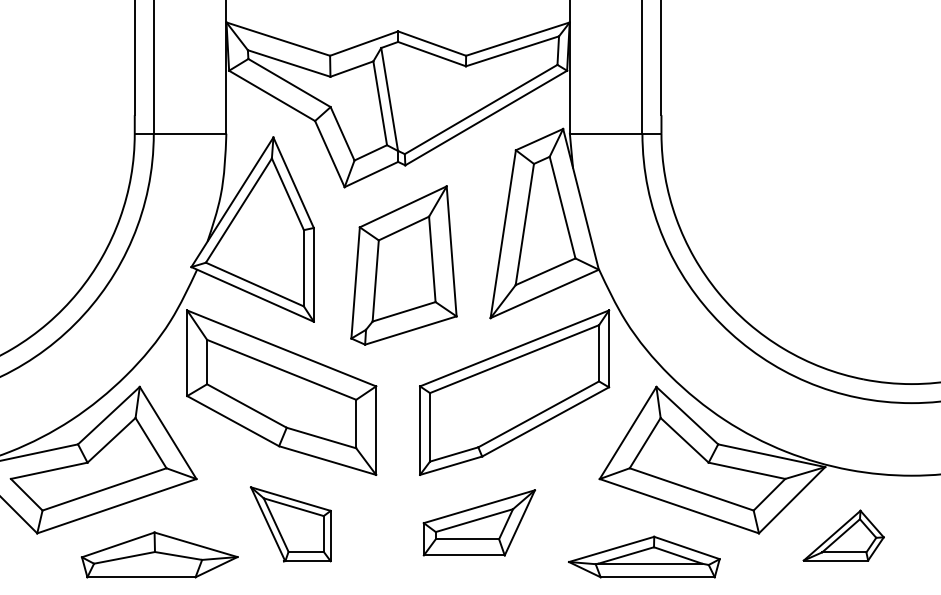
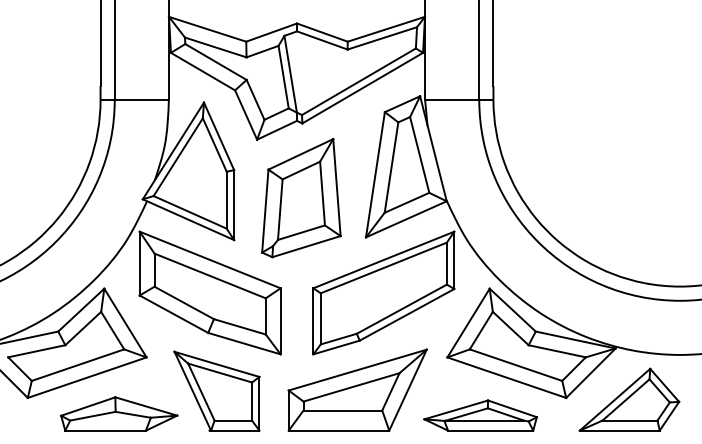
part: (479, 522) -> (357, 389), size x1.67
part: (290, 523) -> (216, 390), size x1.43
part: (843, 535) -> (629, 399), size x1.67

